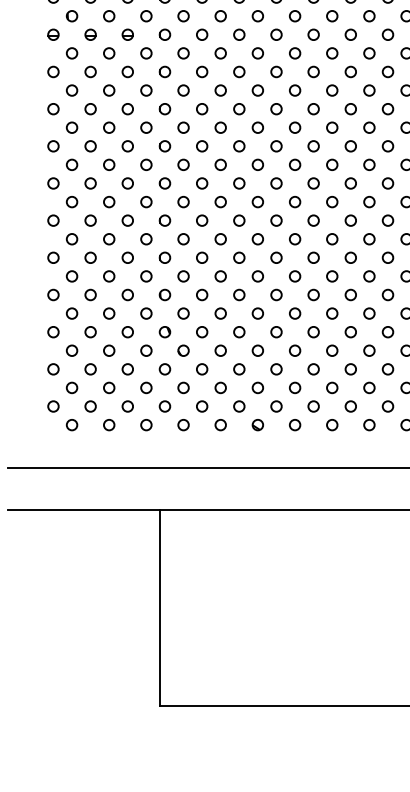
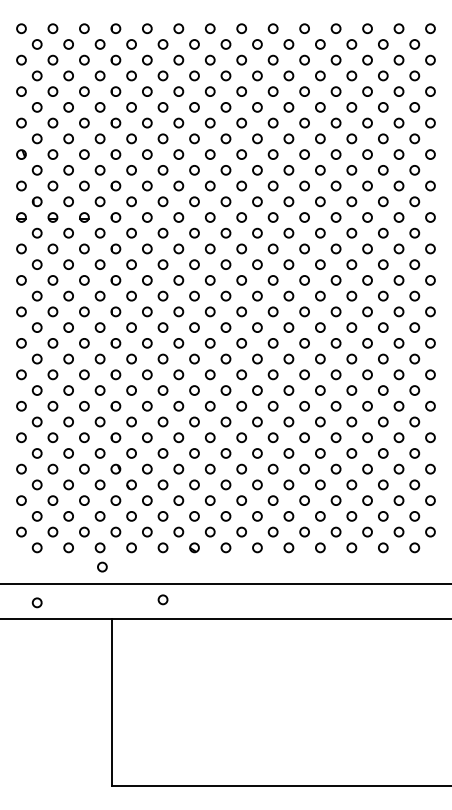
circle: (149, 447) -> (102, 566), added
circle: (220, 486) -> (162, 599), added
circle: (71, 489) -> (36, 602), added

